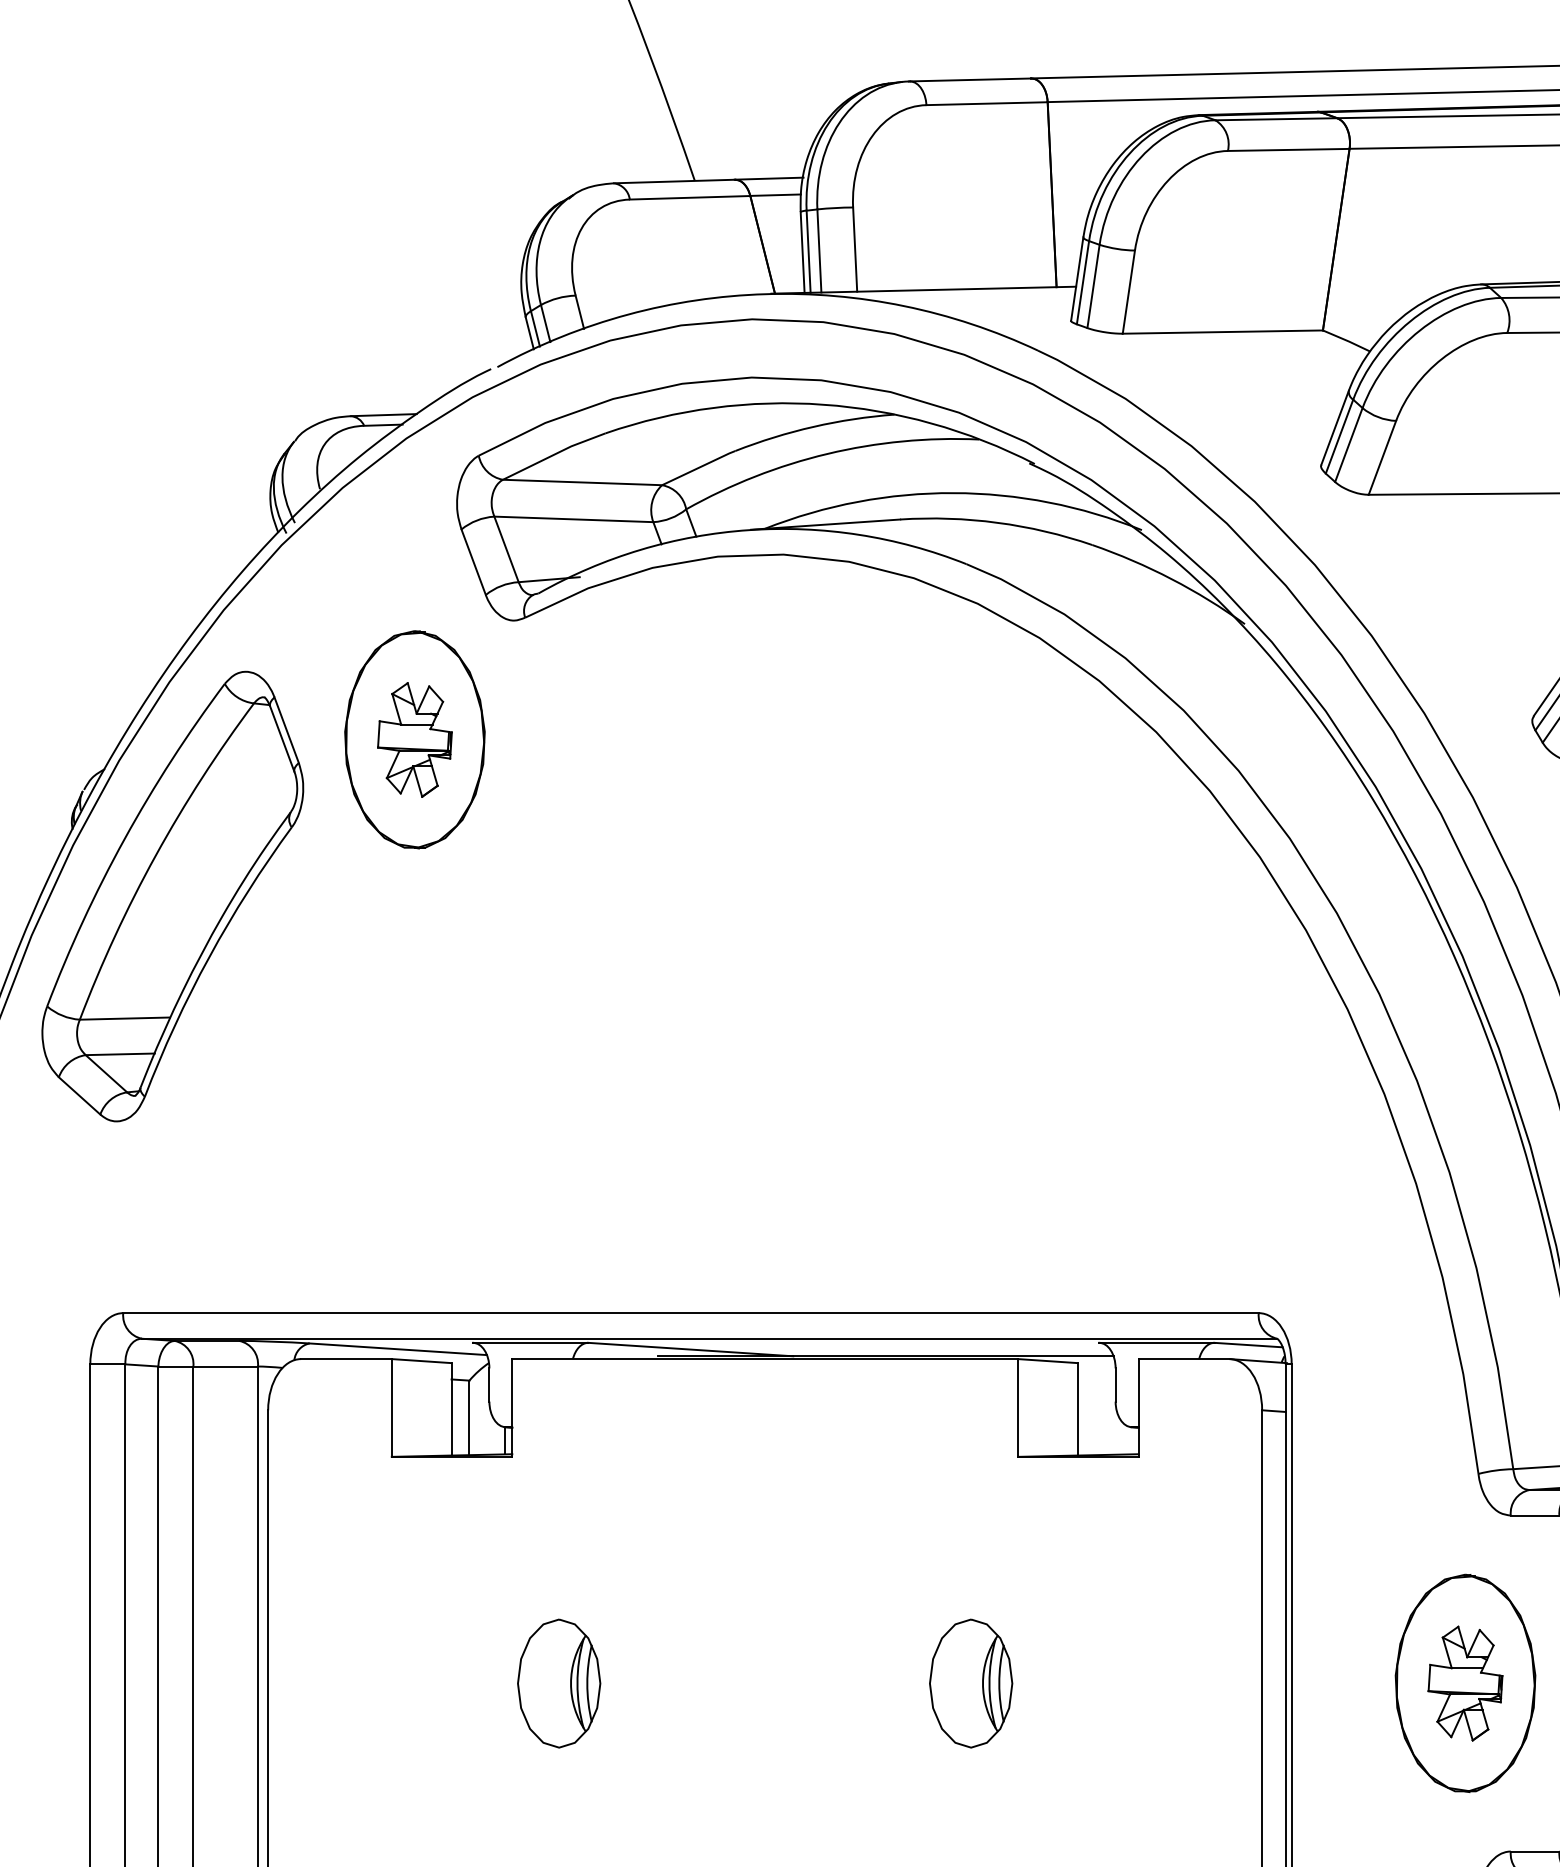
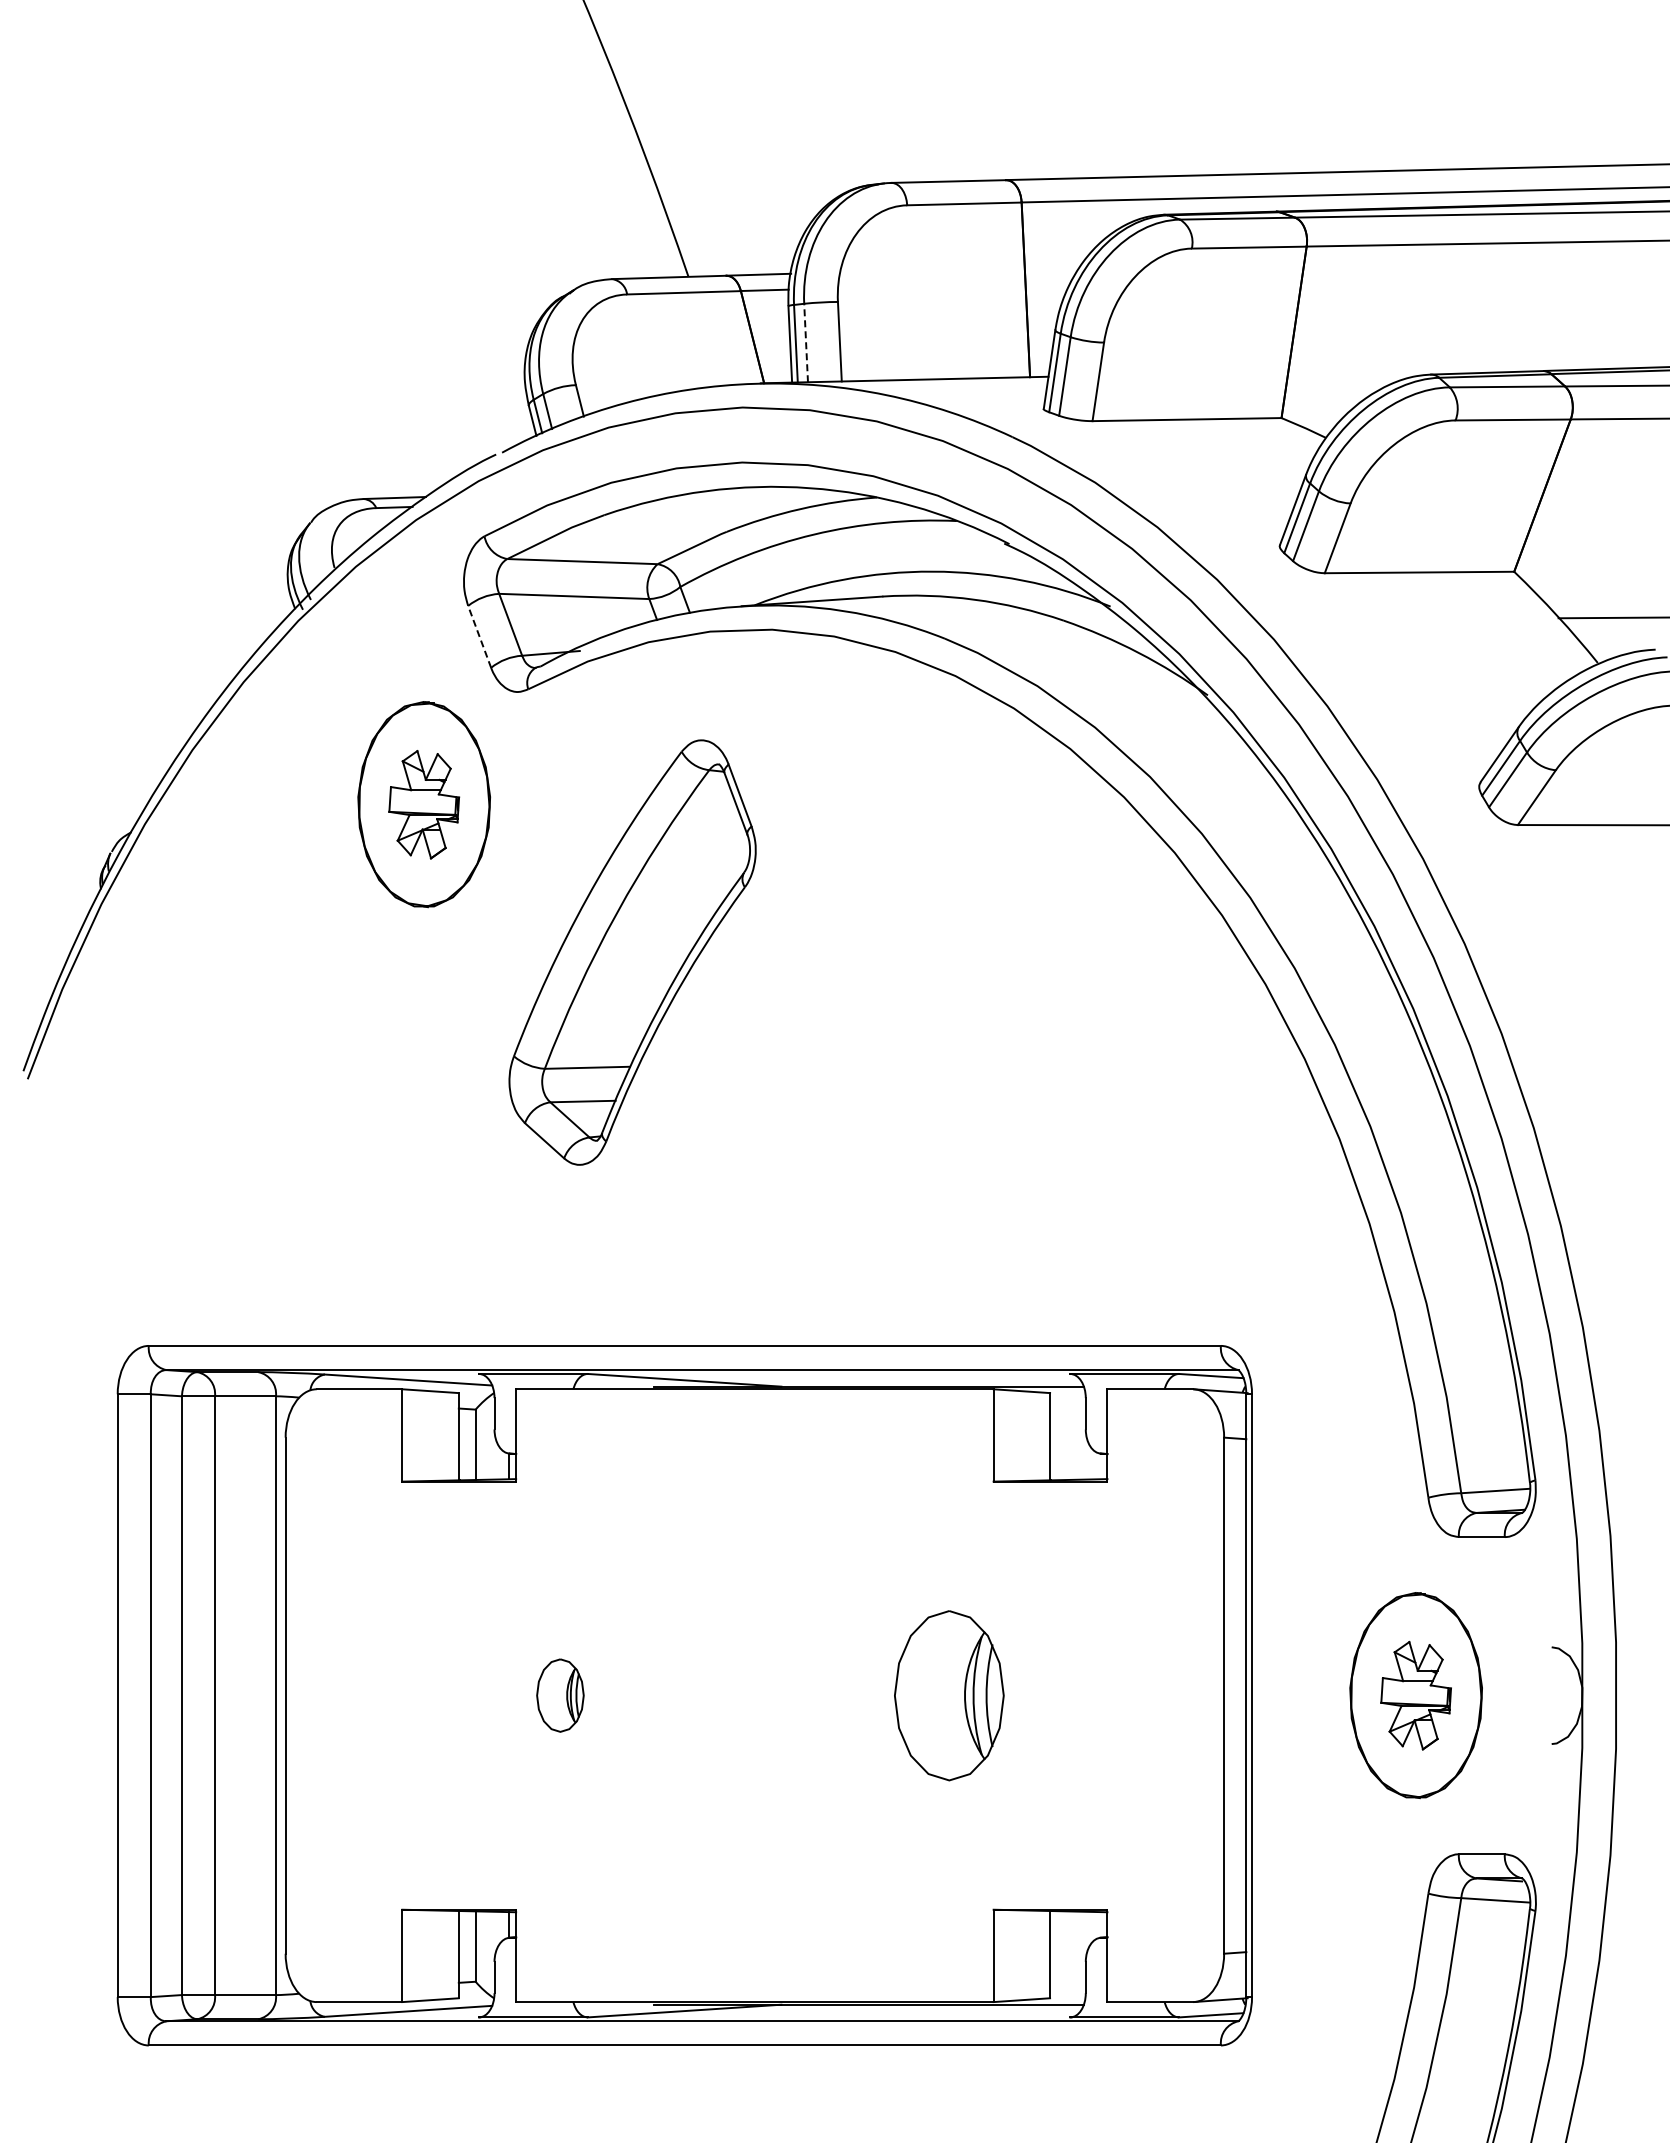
line: (819, 250) -> (806, 342), solid -> dashed
line: (473, 561) -> (479, 636), solid -> dashed
part: (172, 896) -> (632, 952), moved
part: (559, 1683) -> (560, 1695), size x0.6
part: (971, 1683) -> (949, 1695), size x1.4

